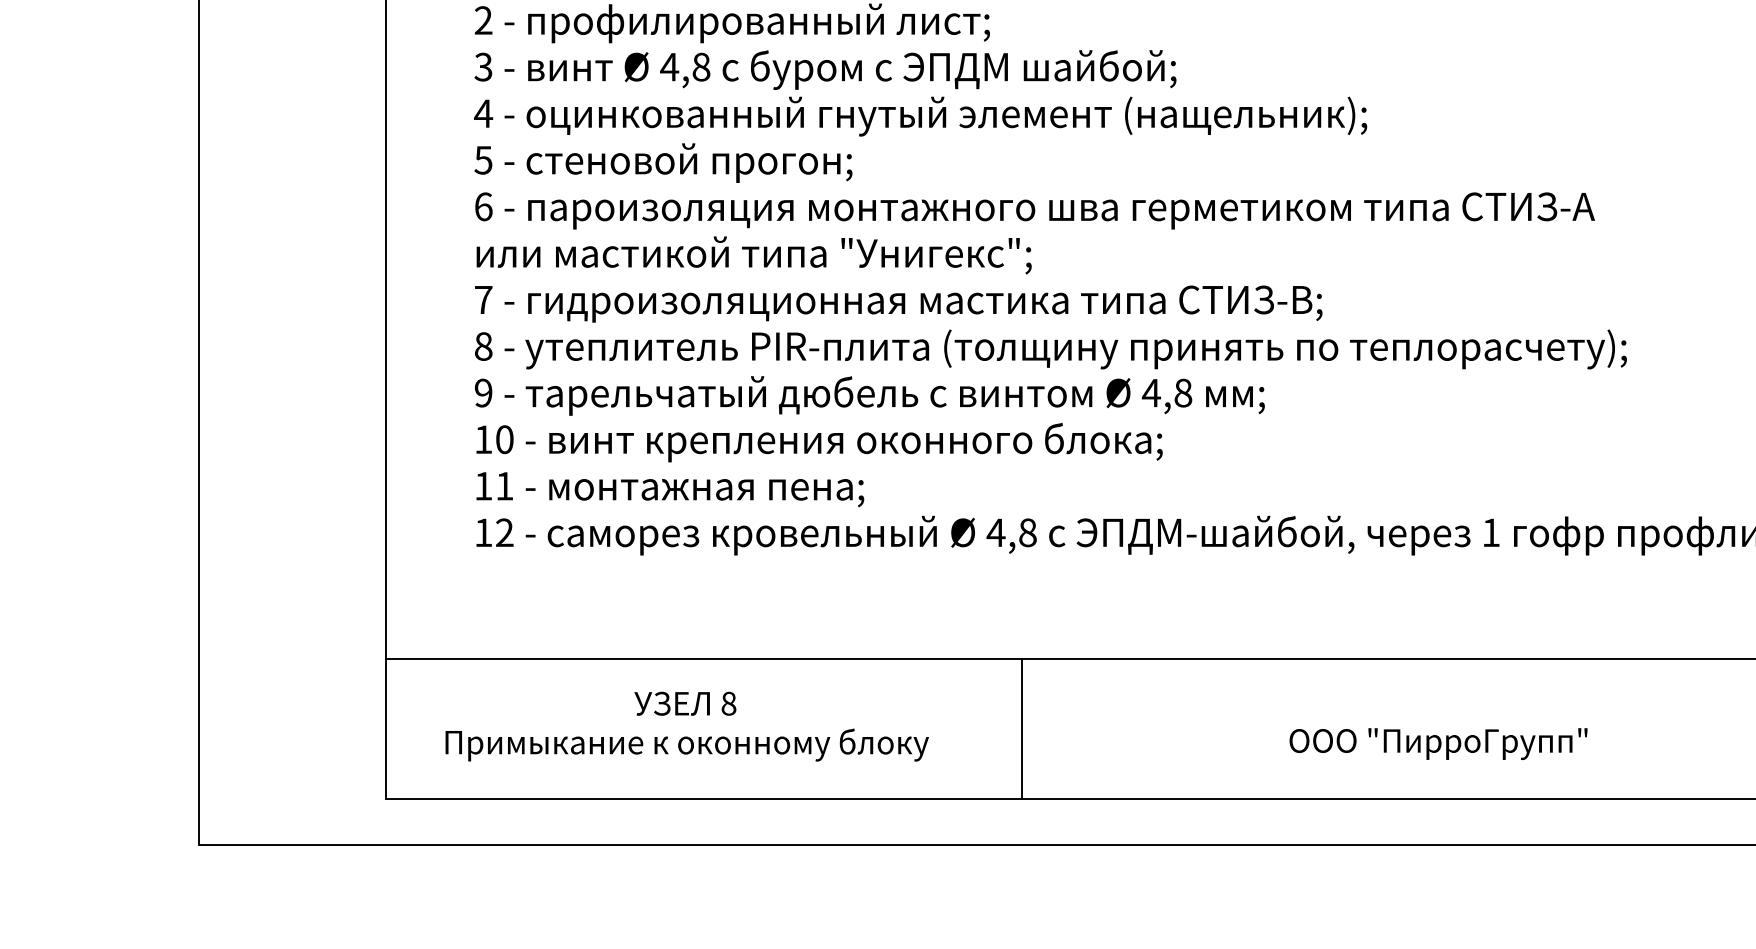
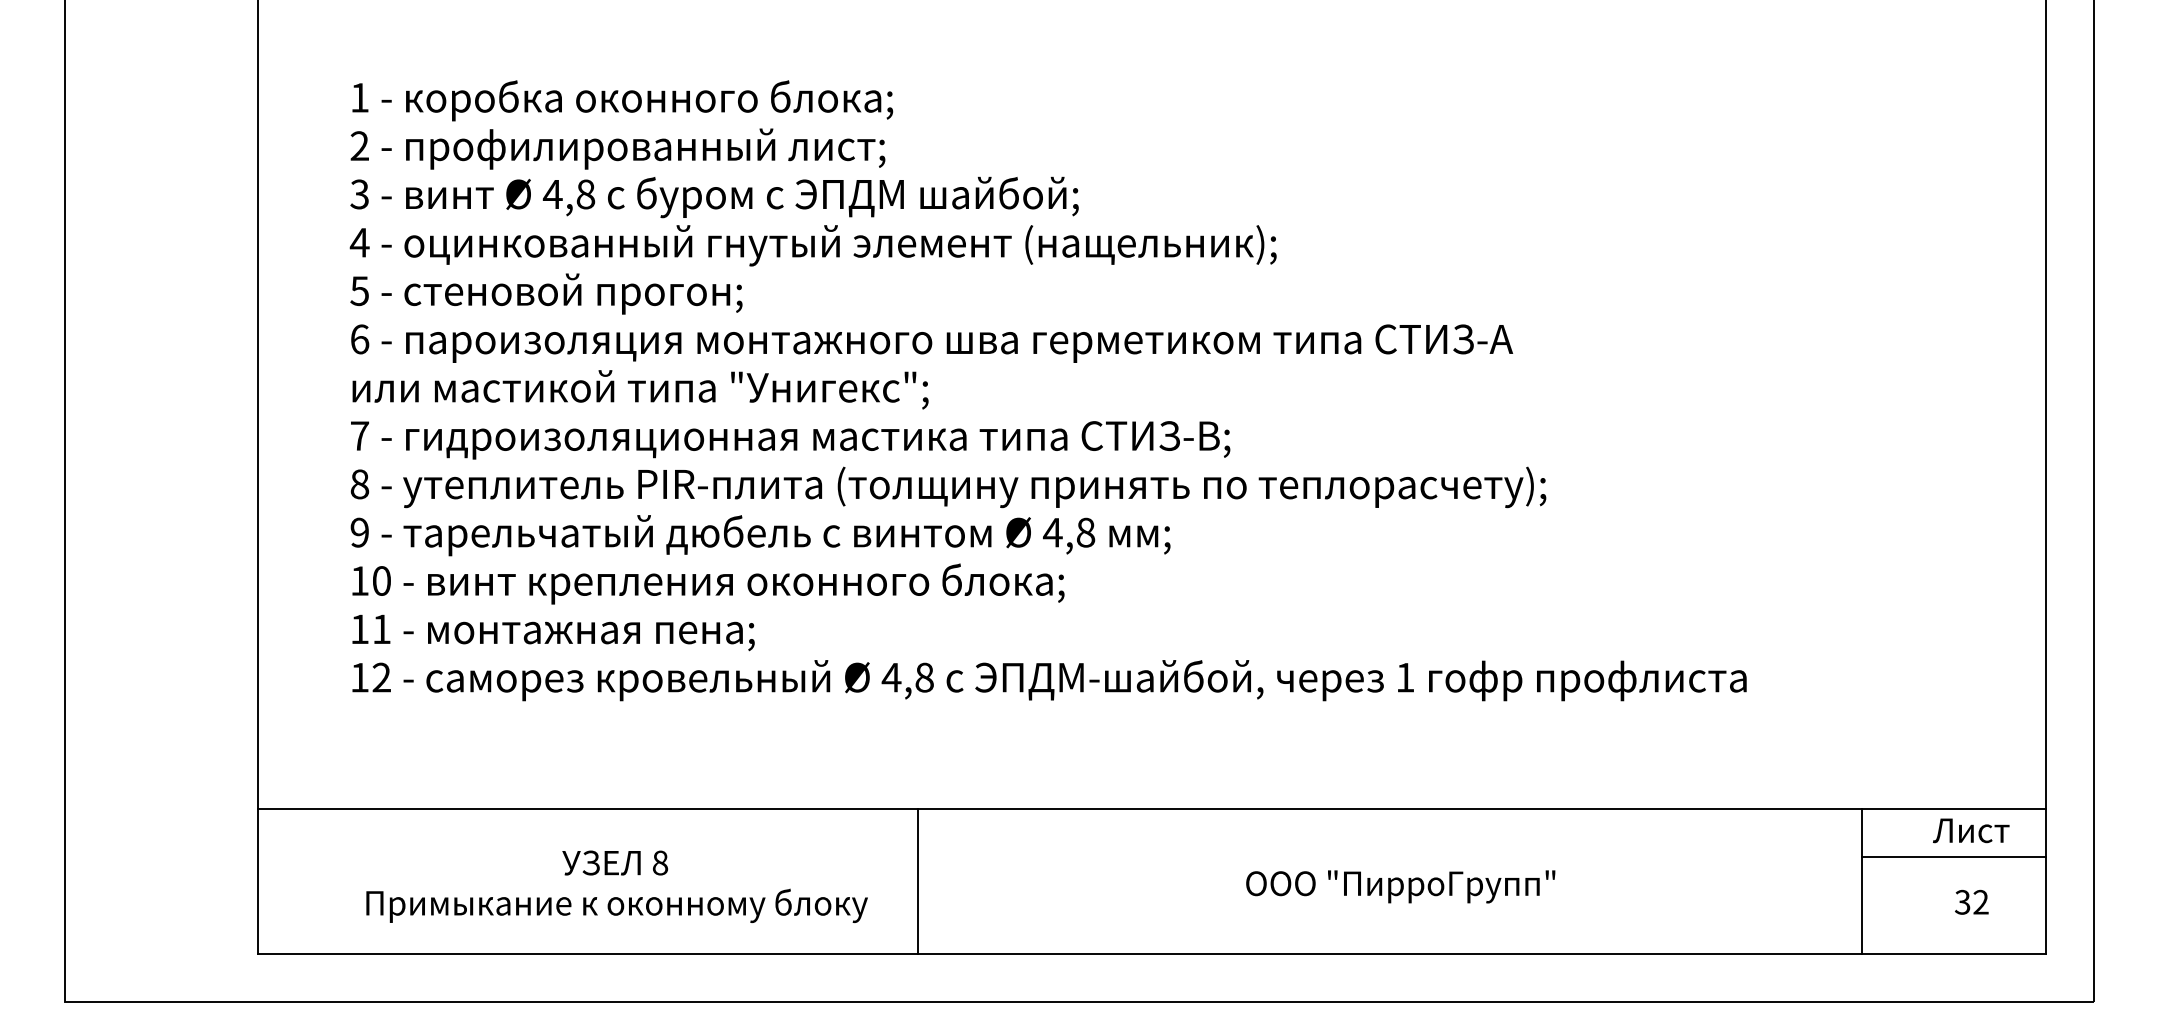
text: (686, 726) -> (616, 886), moved
text: (1438, 743) -> (1400, 886), moved

